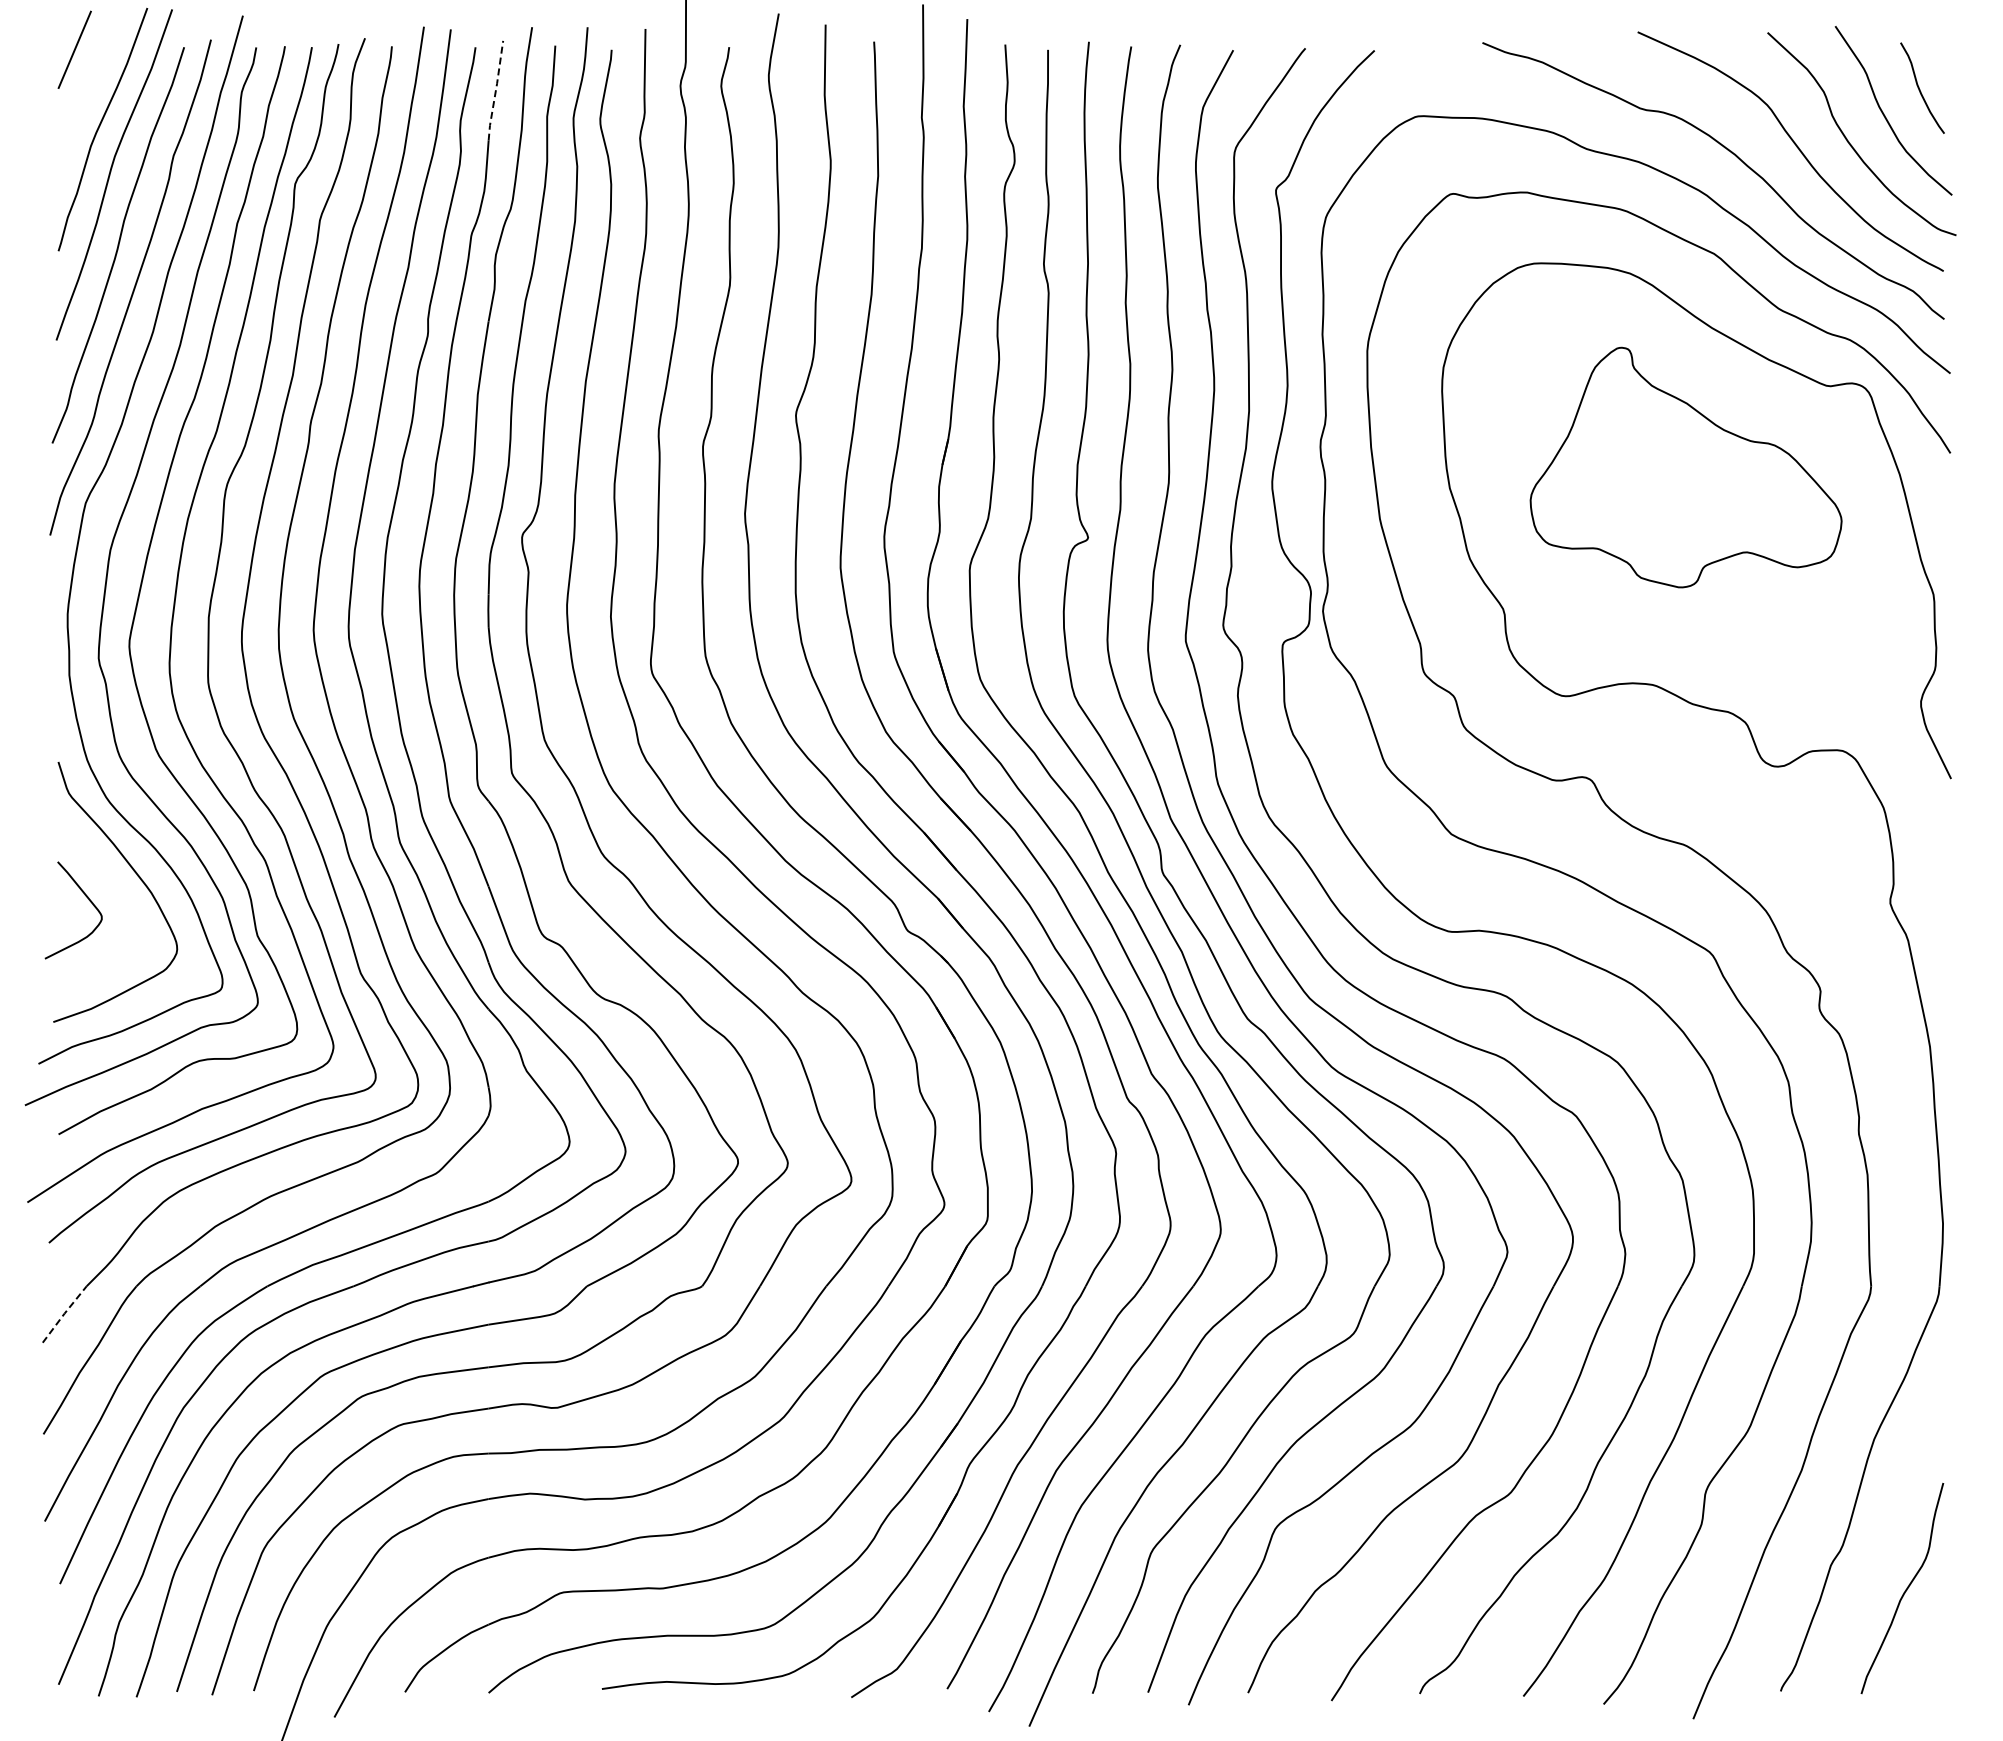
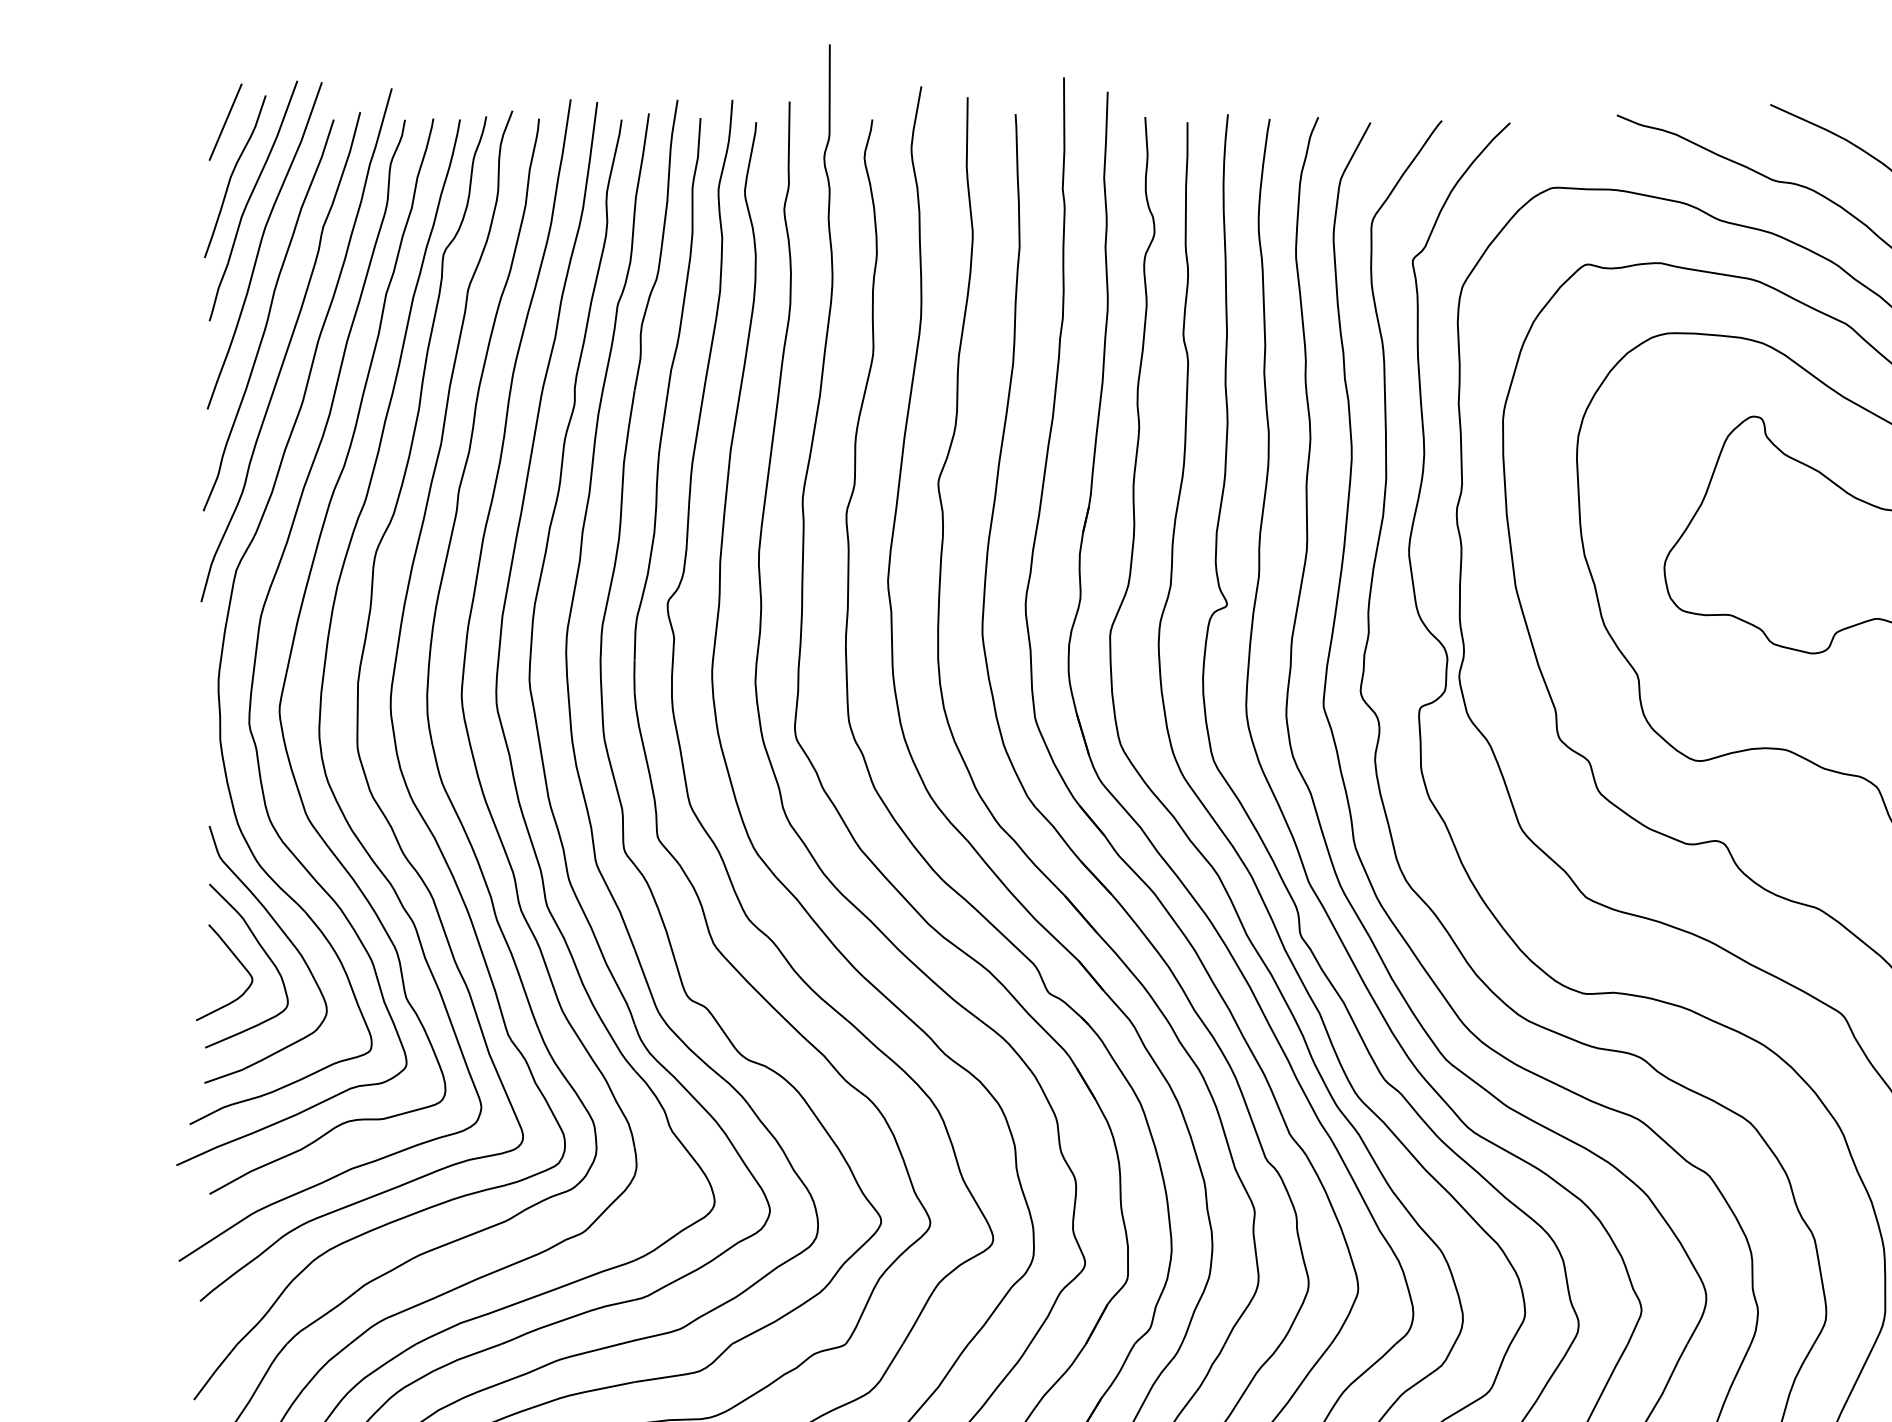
line: (495, 90) -> (641, 162), dashed -> solid
curve: (82, 102) -> (233, 174), added
curve: (112, 888) -> (262, 951), added
line: (64, 1313) -> (215, 1371), dashed -> solid

